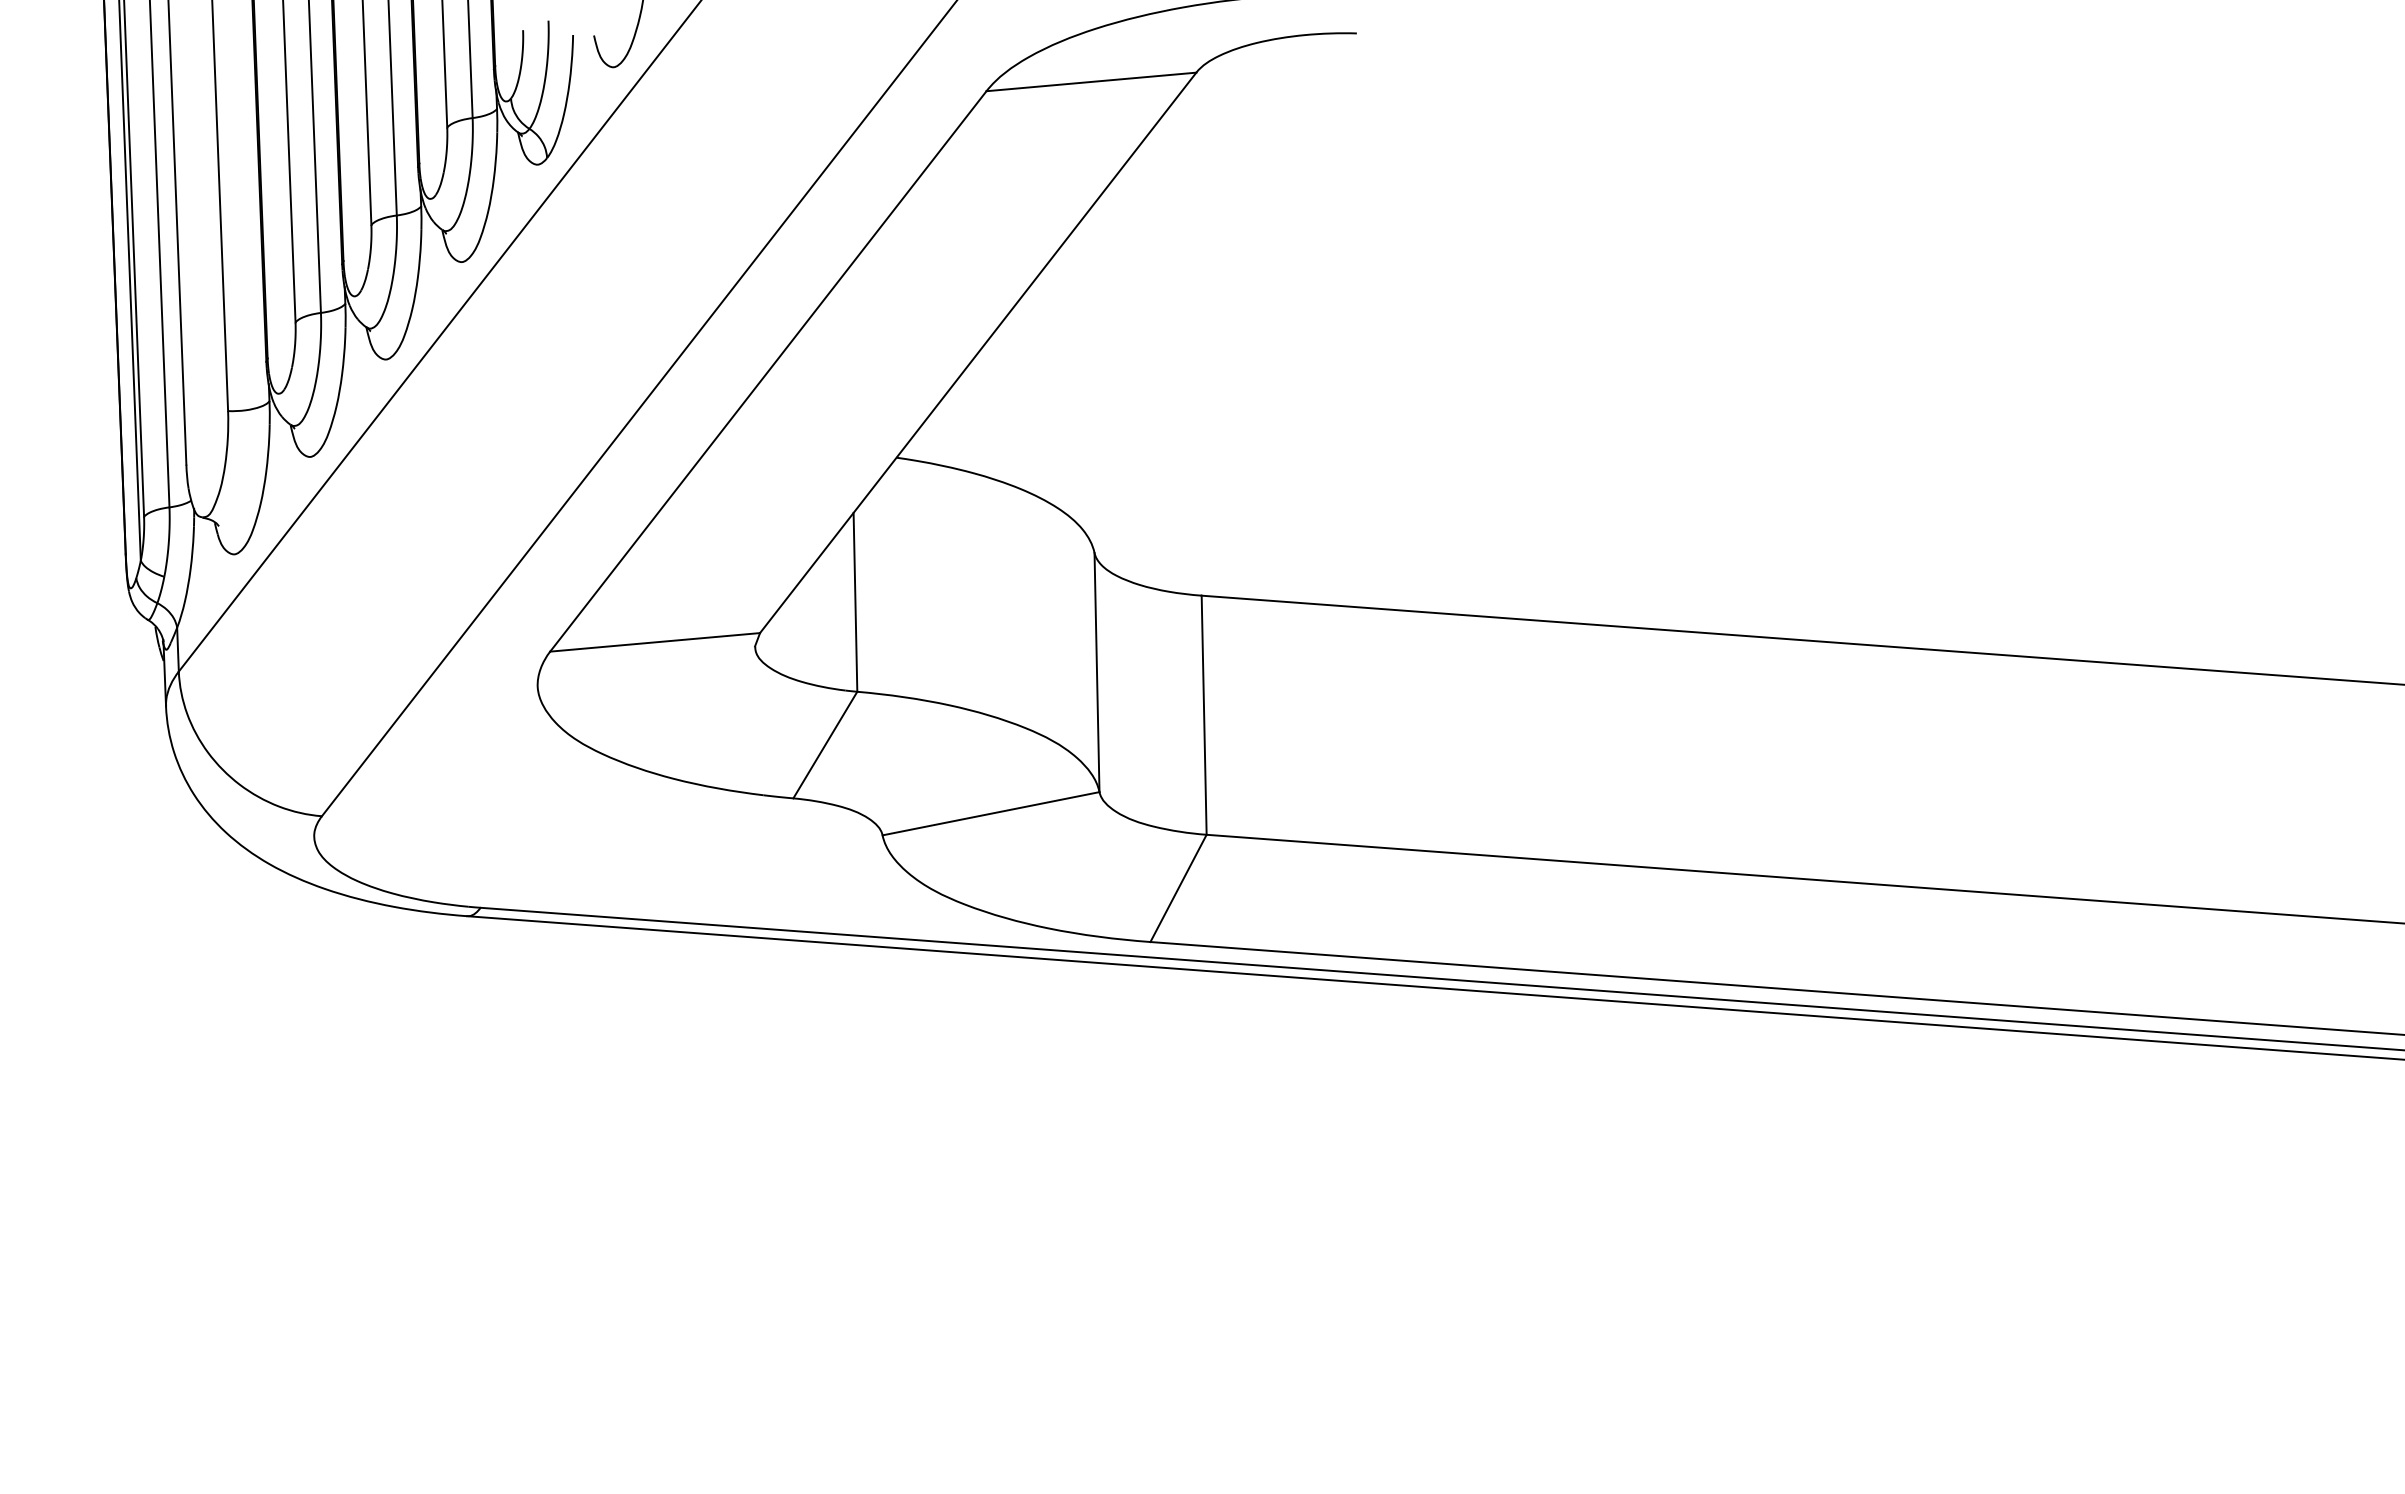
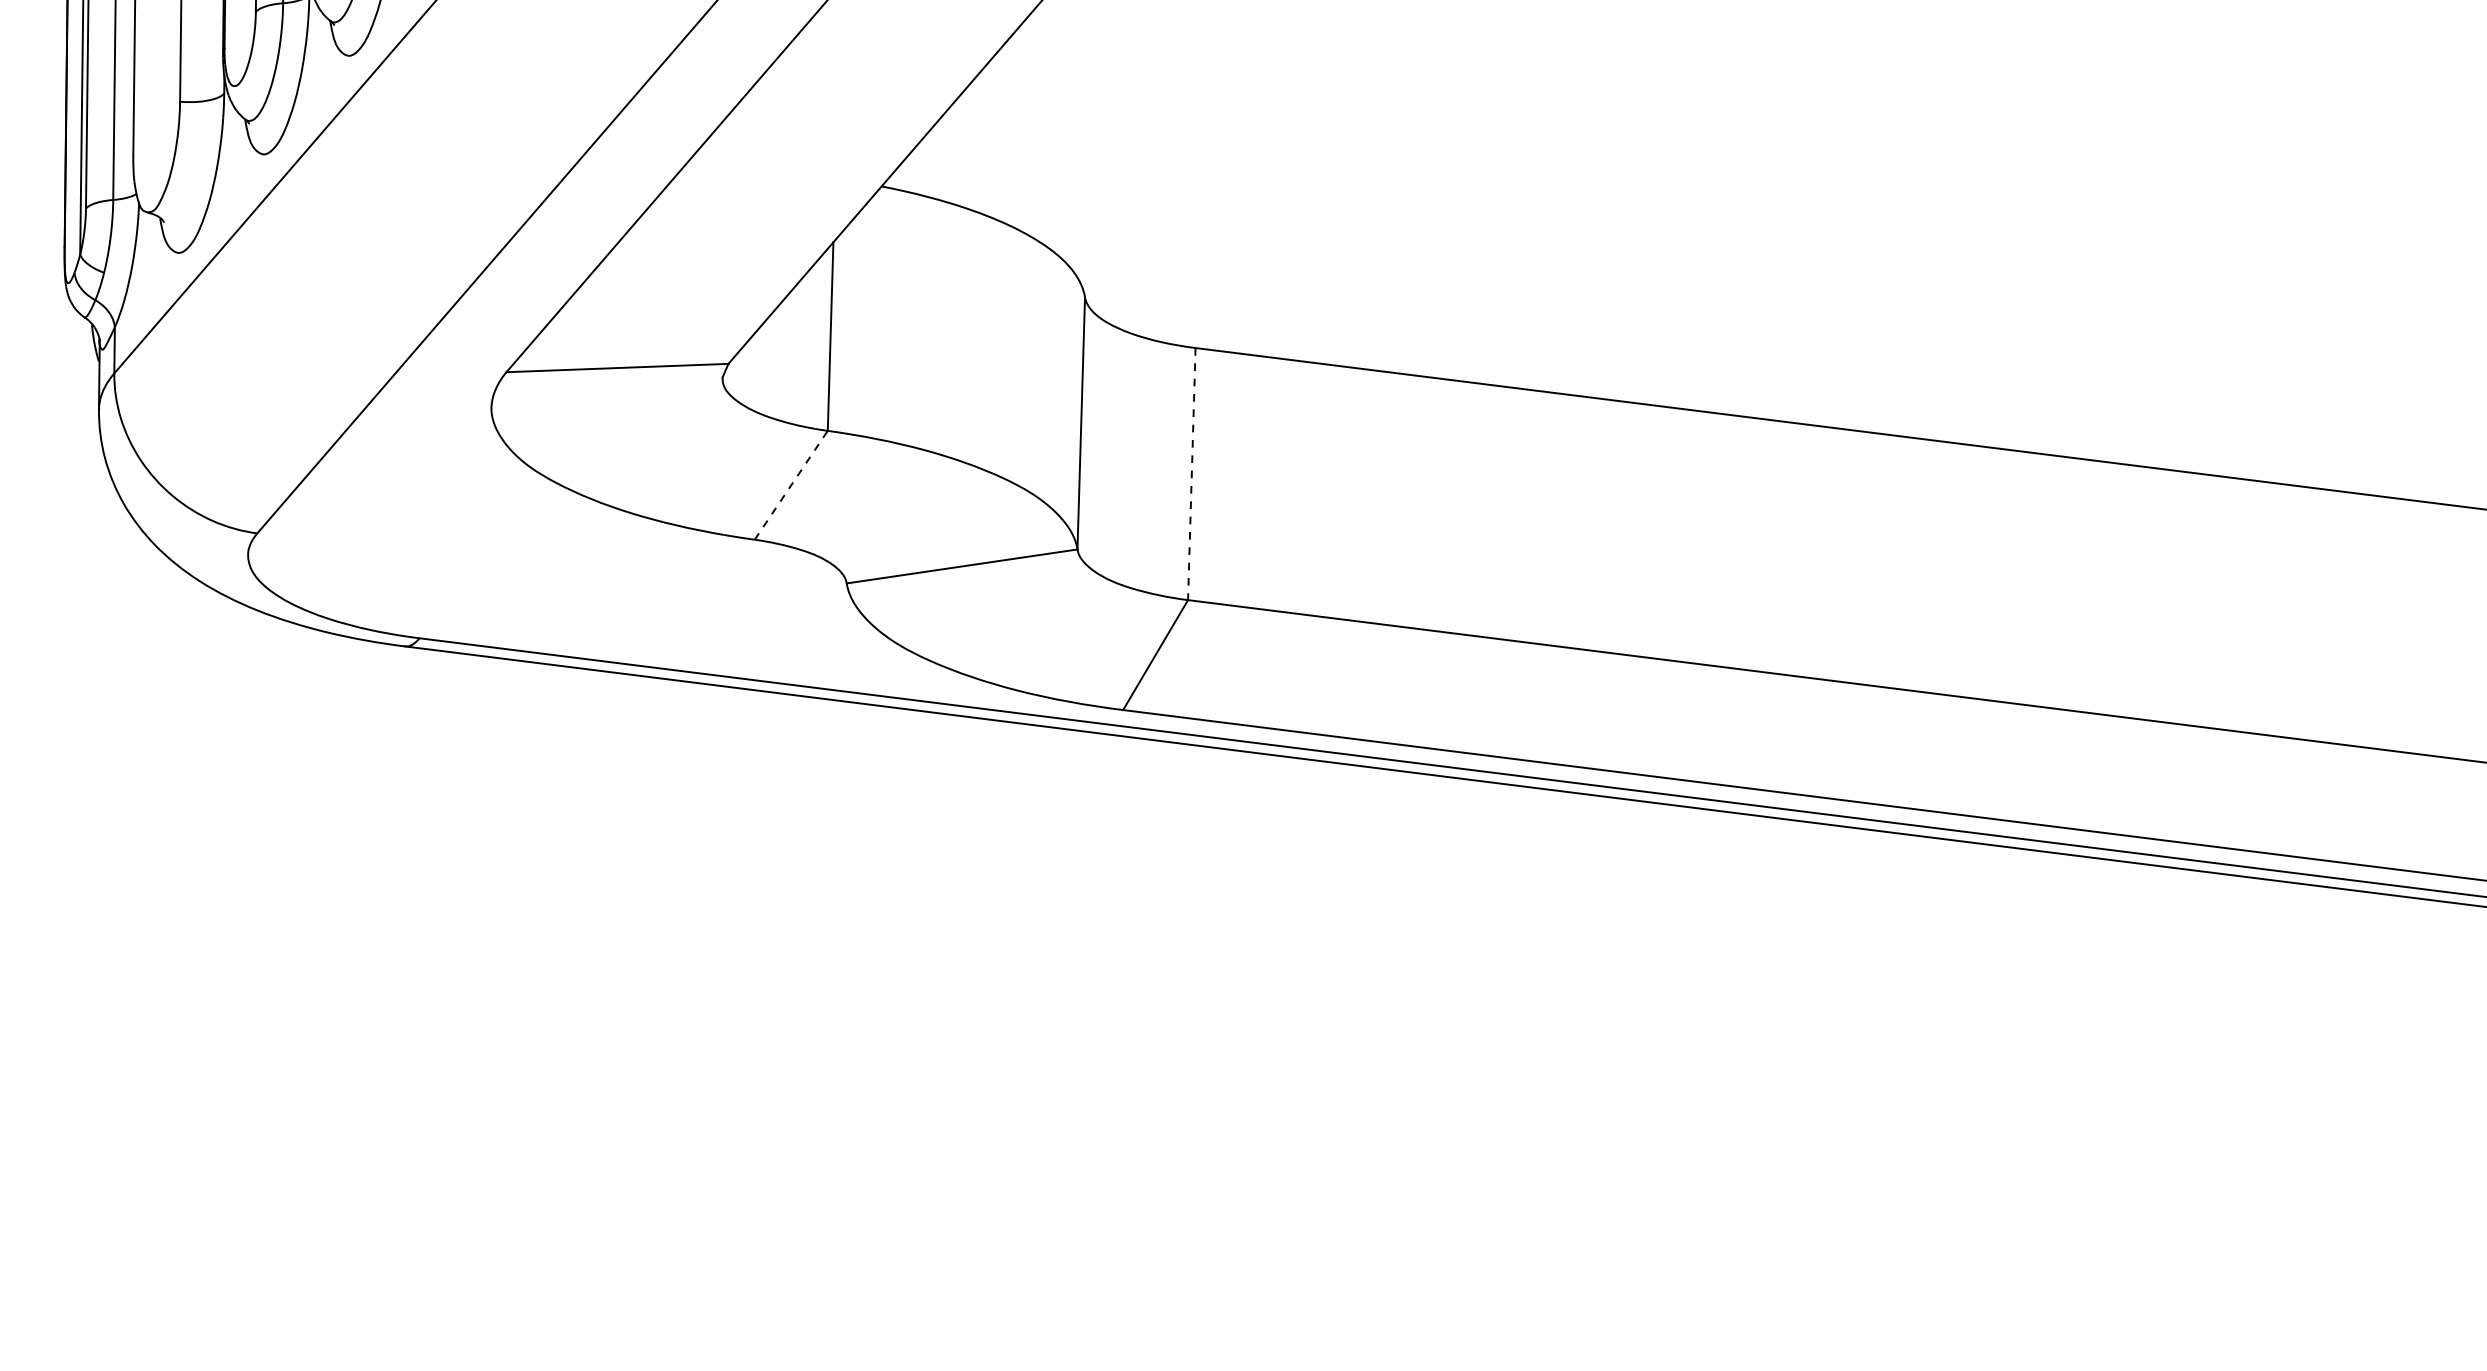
line: (1204, 715) -> (1192, 474), solid -> dashed
line: (825, 744) -> (791, 484), solid -> dashed

